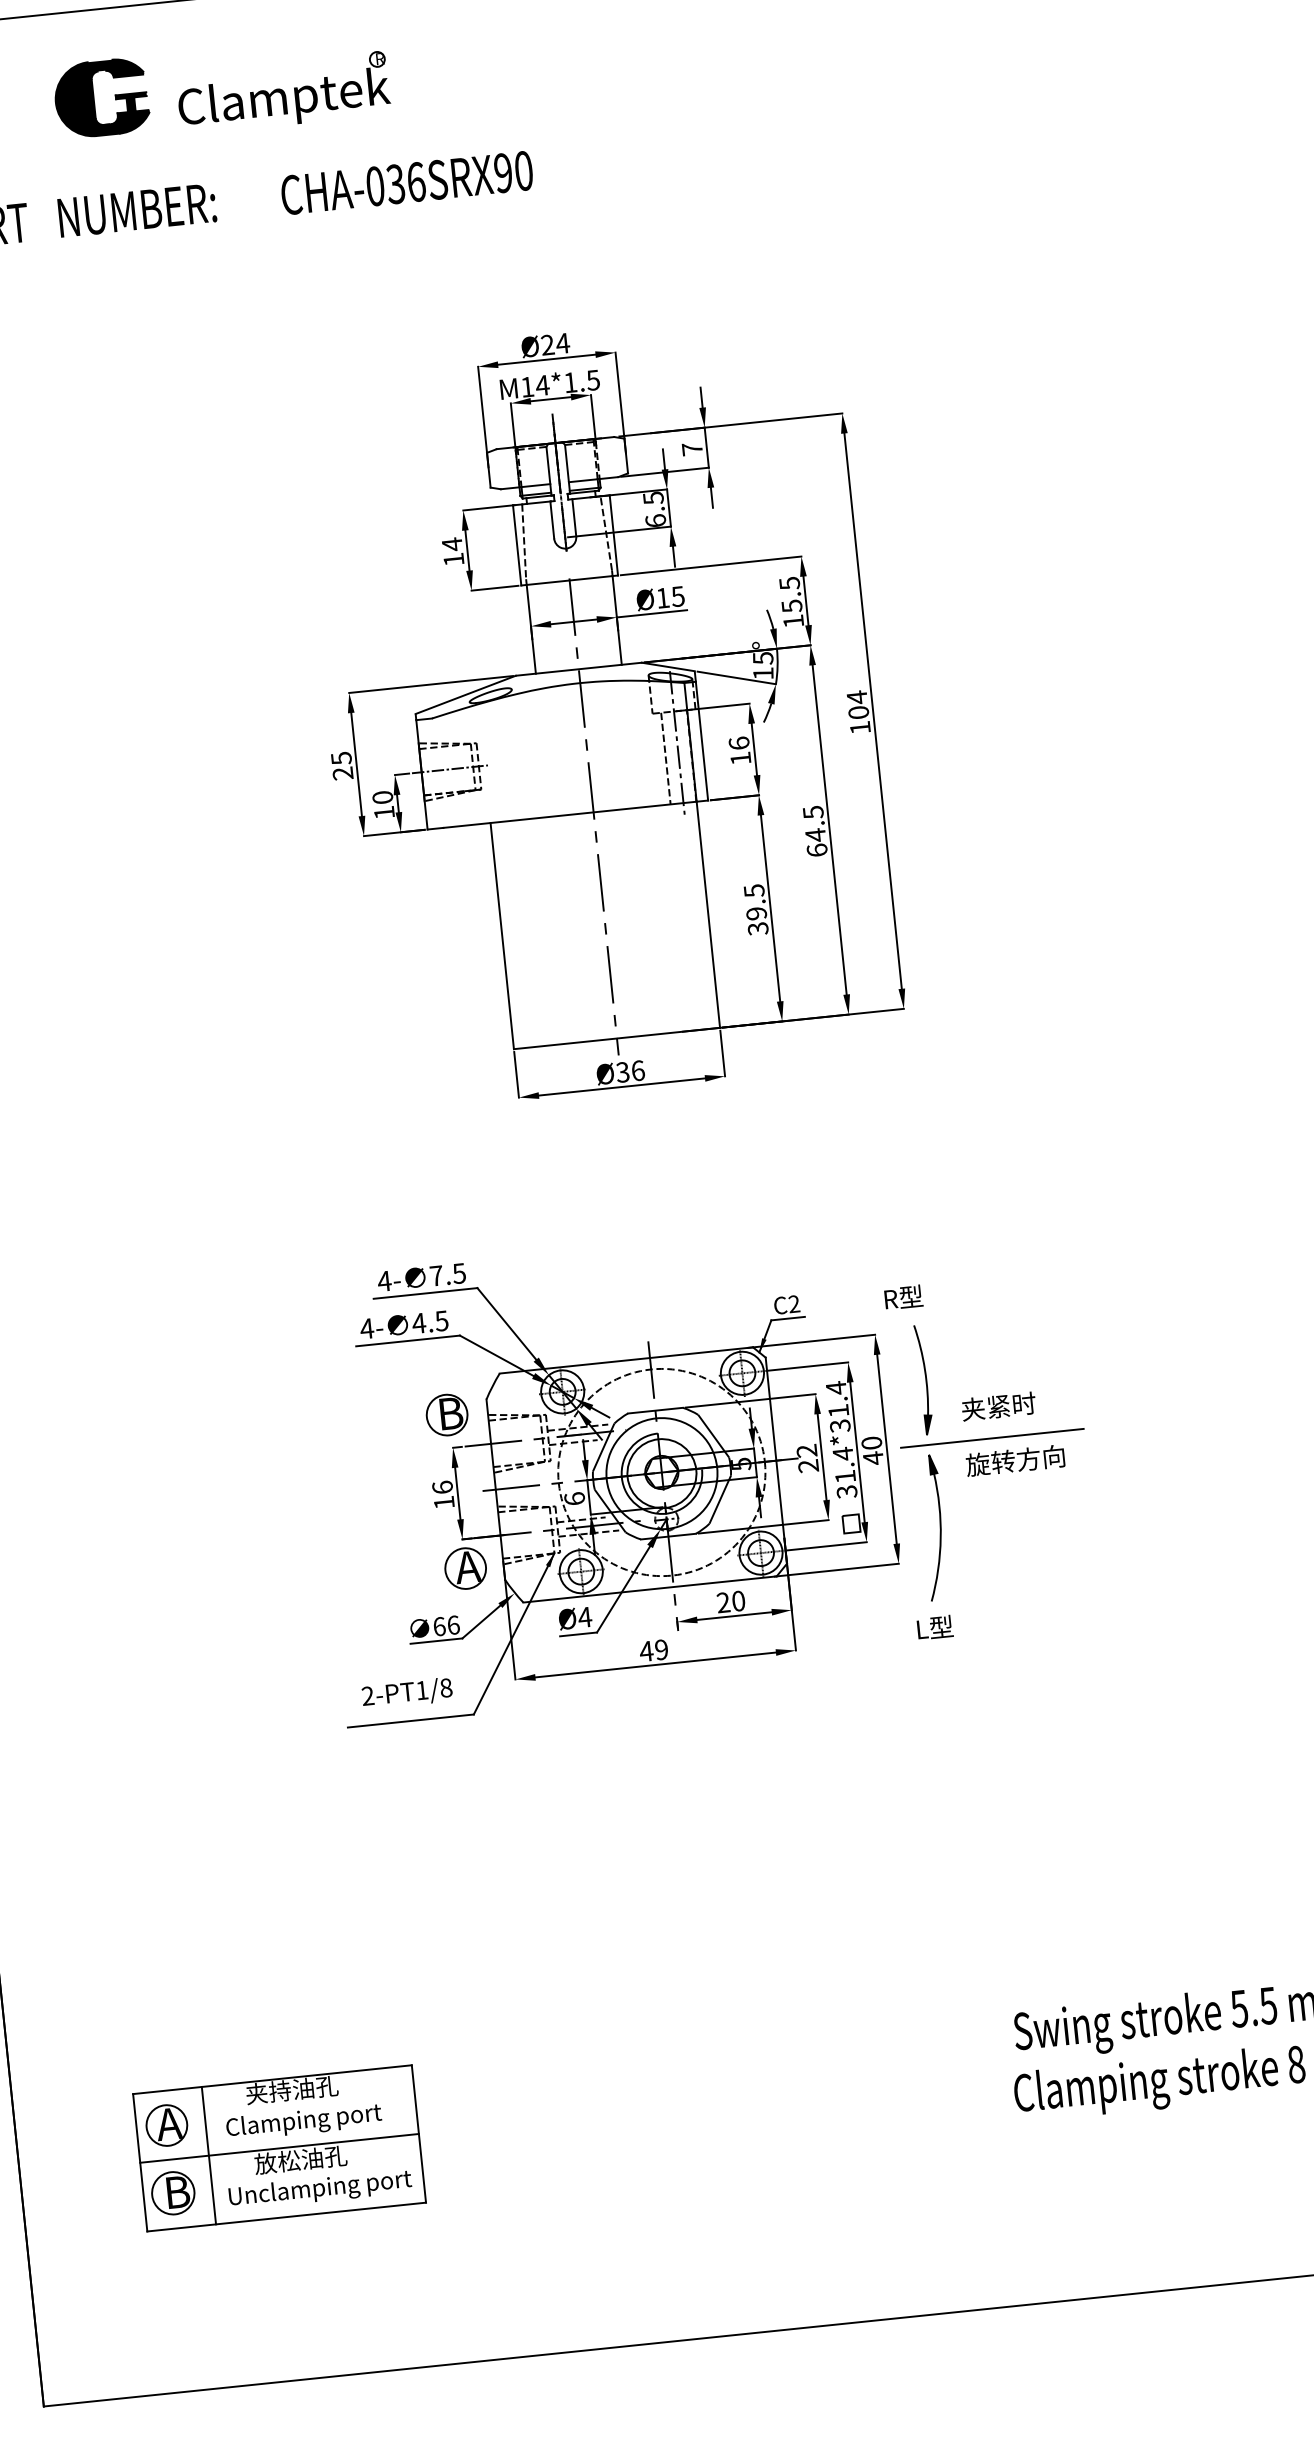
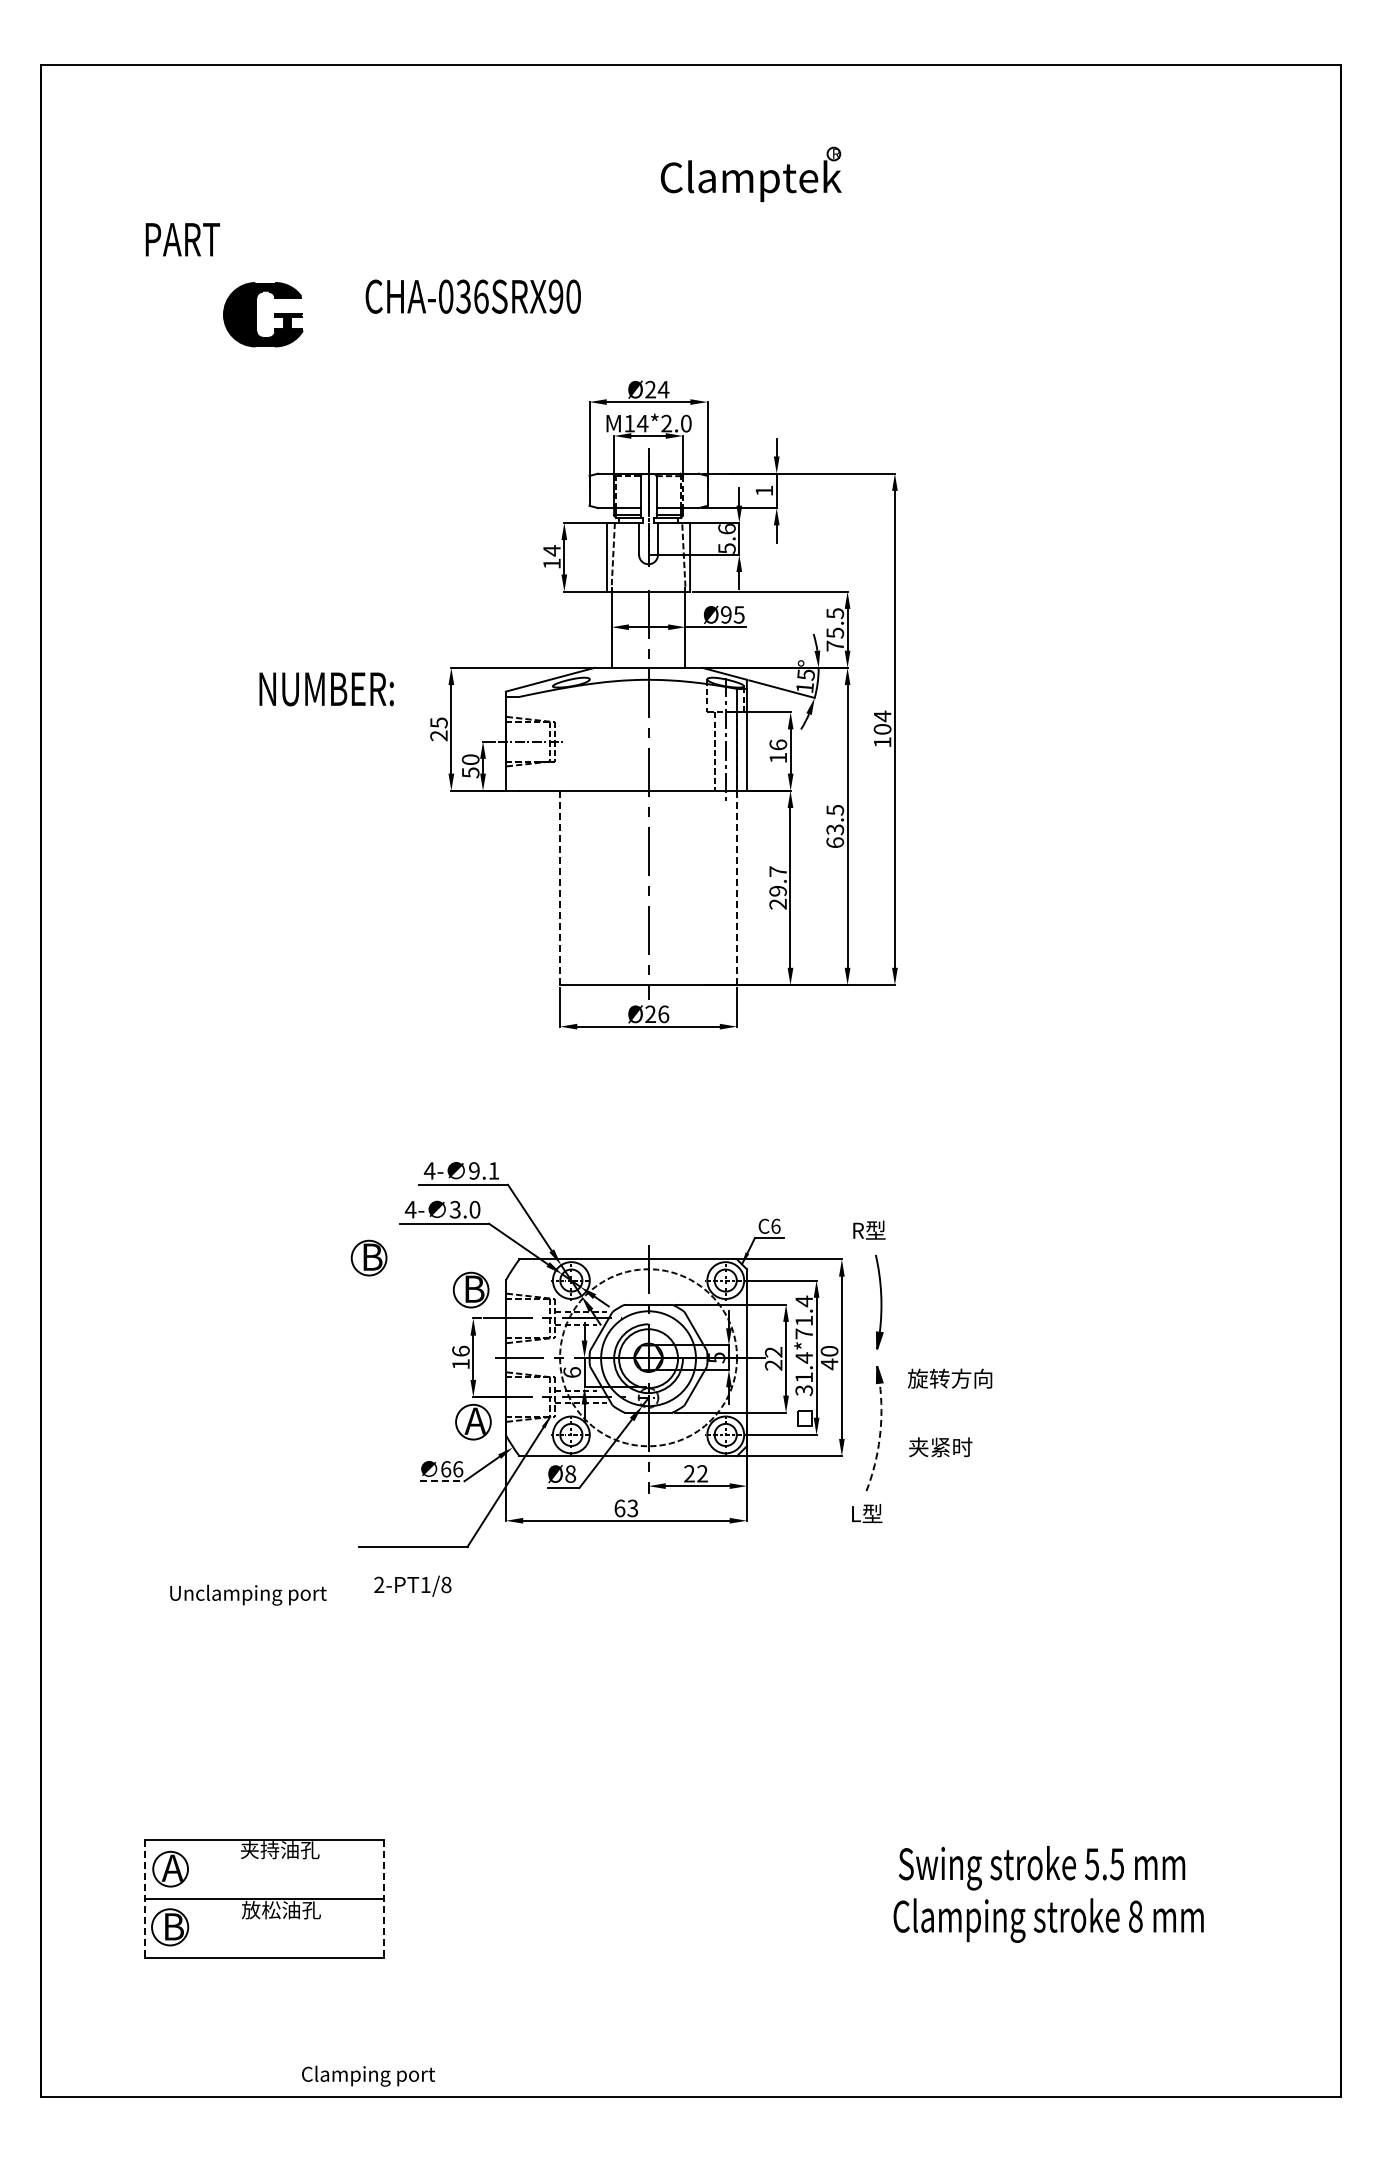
part: (282, 92) -> (750, 173), moved
part: (93, 98) -> (256, 314), moved
text: (406, 182) -> (472, 296), moved
text: (137, 210) -> (326, 689), moved
text: (581, 381) -> (676, 423), M14*1.5 -> M14*2.0
text: (691, 448) -> (763, 490), 7 -> 1
text: (654, 509) -> (726, 538), 6.5 -> 5.6
text: (663, 597) -> (726, 614), Ø15 -> Ø95
text: (792, 620) -> (834, 645), 15.5 -> 75.5
text: (384, 812) -> (470, 772), 10 -> 50
text: (815, 834) -> (835, 829), 64.5 -> 63.5
text: (755, 909) -> (777, 887), 39.5 -> 29.7
line: (708, 914) -> (737, 887), solid -> dashed
line: (502, 936) -> (560, 888), solid -> dashed
text: (622, 1072) -> (650, 1014), Ø36 -> Ø26
text: (448, 1274) -> (484, 1170), 7.5 -> 9.1
text: (793, 1303) -> (775, 1225), C2 -> C6
text: (429, 1322) -> (464, 1209), 4.5 -> 3.0
part: (323, 1389) -> (368, 1257), added
text: (998, 1406) -> (940, 1447), moved
text: (840, 1425) -> (804, 1333), 31.4*31.4 -> 31.4*71.4
line: (991, 1438) -> (931, 1357), removed
arc: (940, 1537) -> (879, 1437), solid -> dashed
text: (738, 1600) -> (702, 1473), 20 -> 22
text: (584, 1616) -> (570, 1473), Ø4 -> Ø8
line: (436, 1641) -> (442, 1481), solid -> dashed
text: (653, 1650) -> (625, 1508), 49 -> 63
text: (406, 1692) -> (412, 1585), moved
text: (303, 2121) -> (368, 2075), moved
line: (419, 2135) -> (384, 1899), solid -> dashed
line: (208, 2155) -> (203, 1898), removed
line: (140, 2163) -> (144, 1899), solid -> dashed
text: (320, 2188) -> (248, 1594), moved

